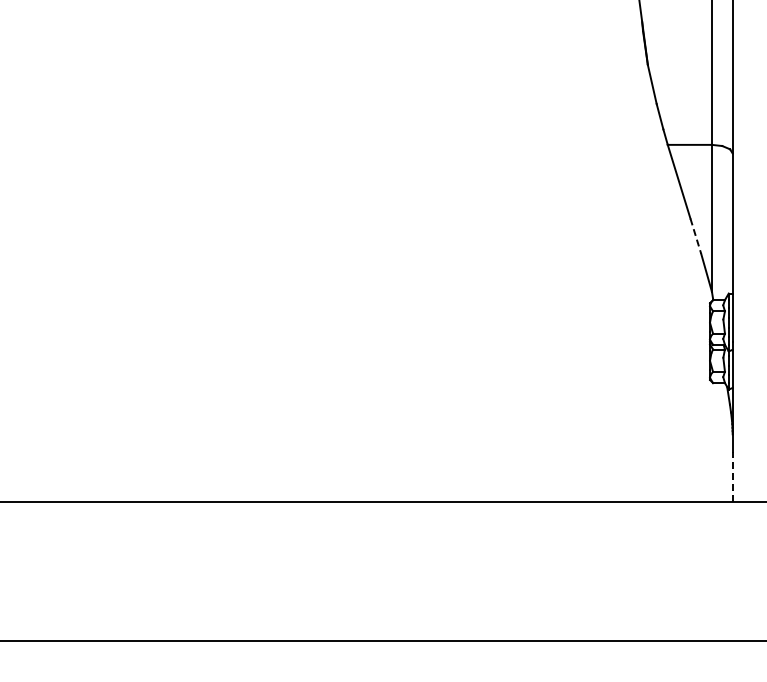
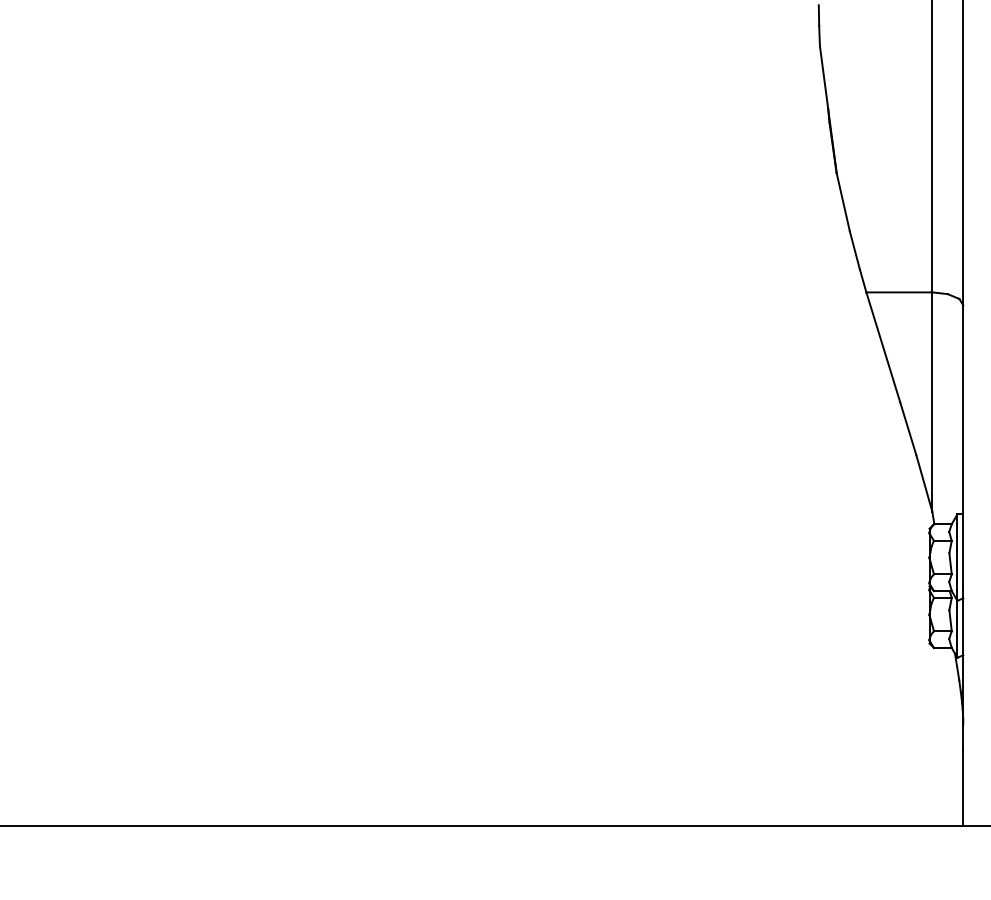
line: (695, 236) -> (907, 429), dashed -> solid
line: (732, 477) -> (963, 788), dashed -> solid

